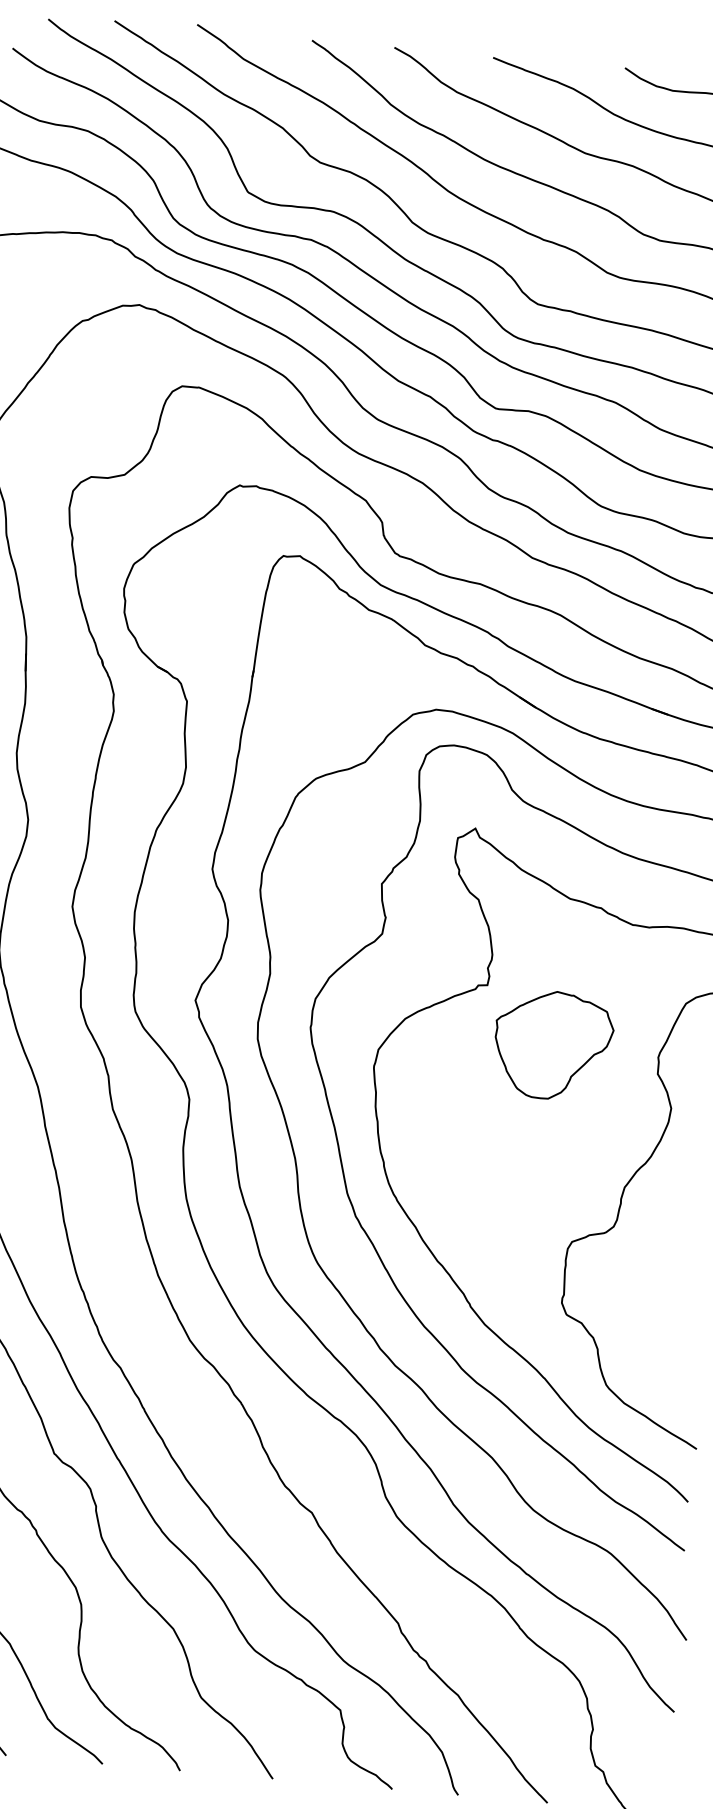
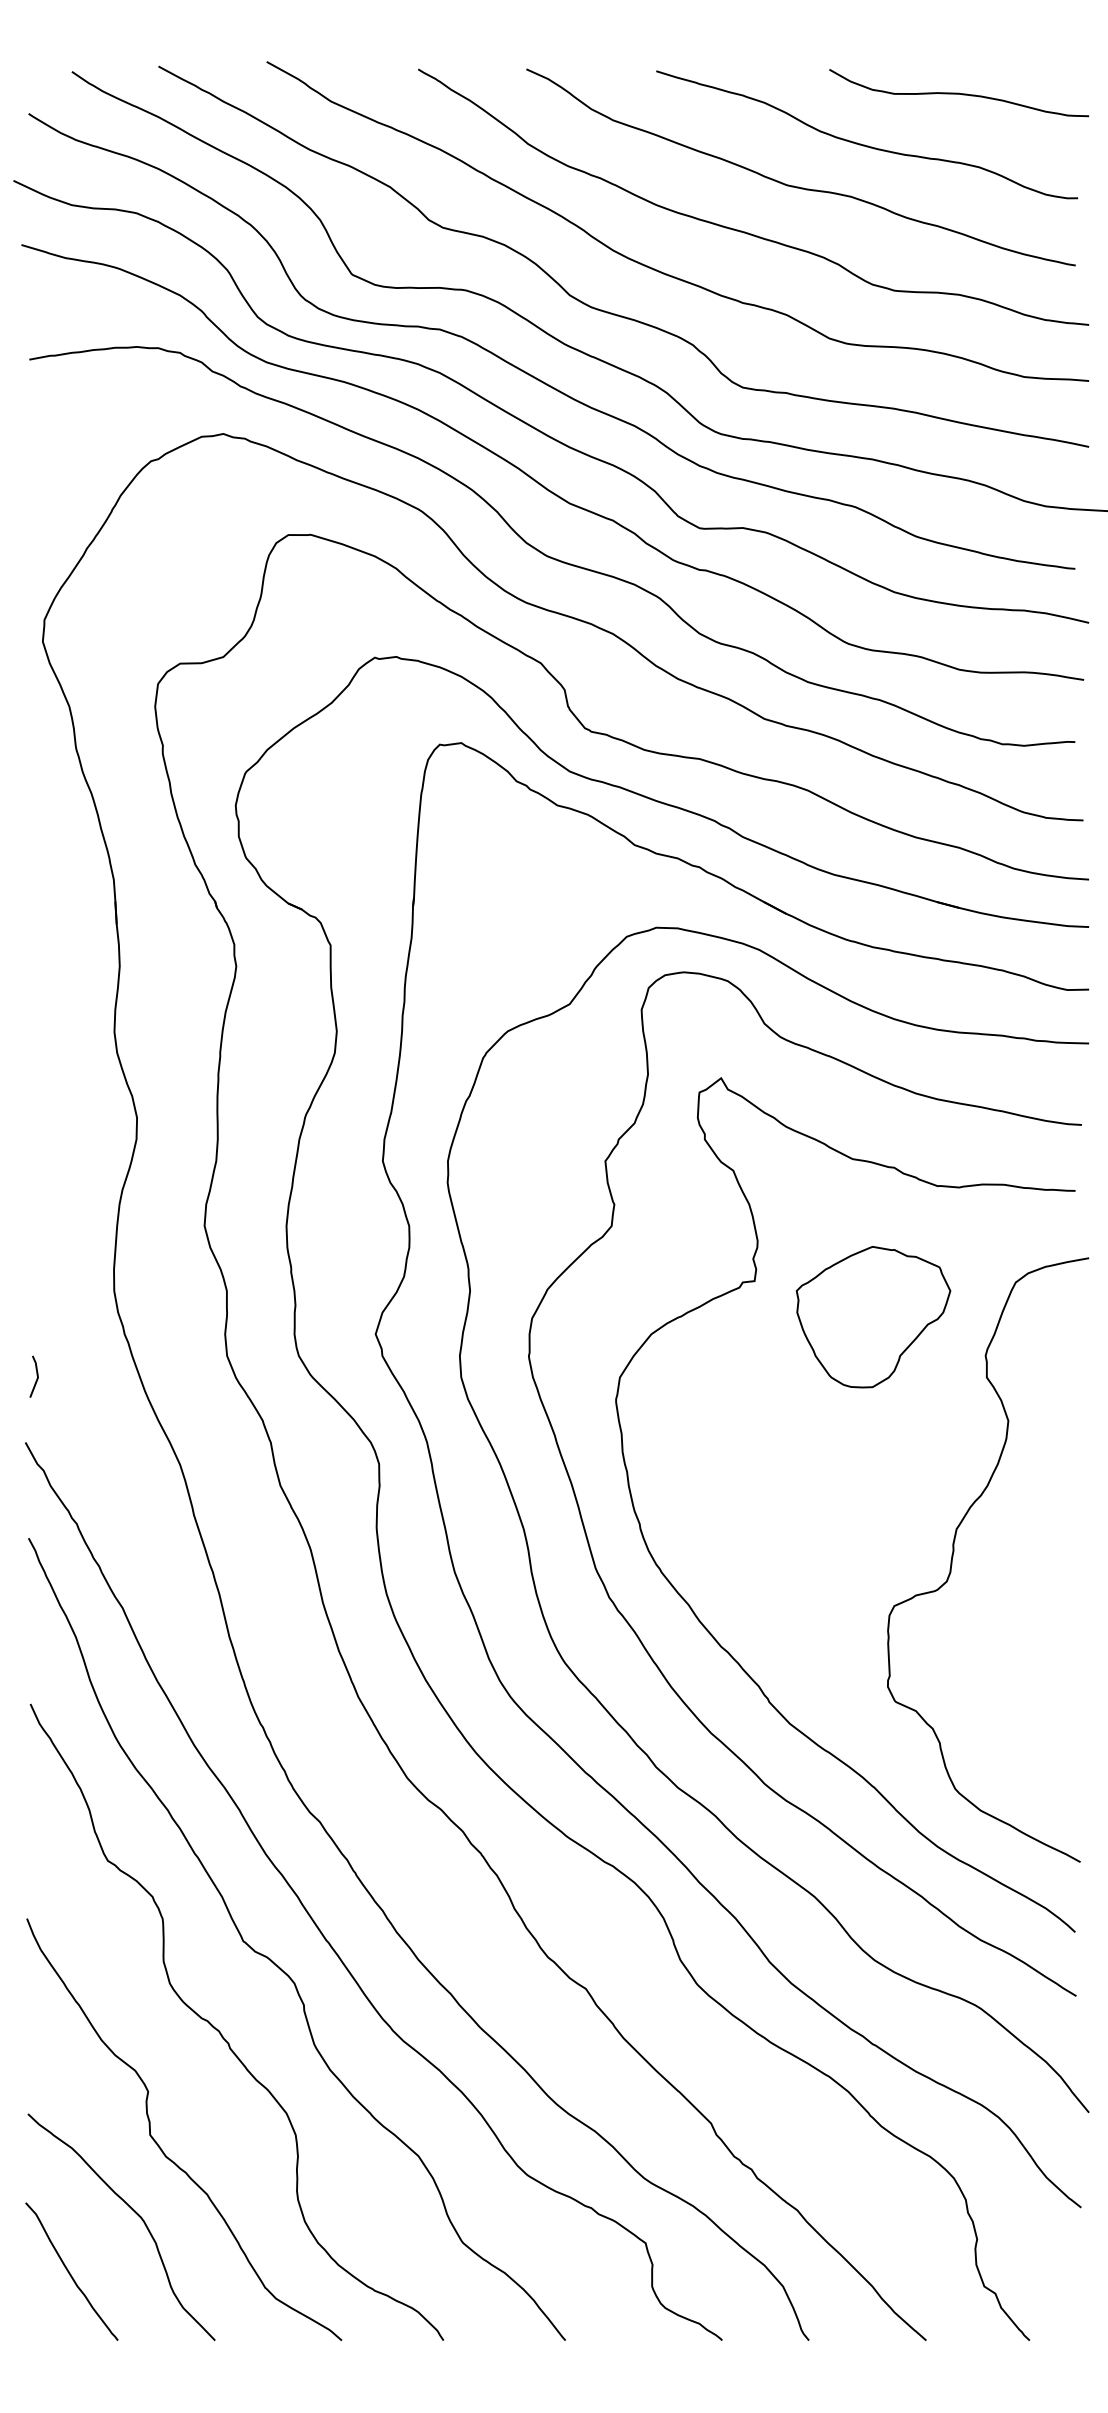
part: (553, 1045) -> (873, 1317), moved

